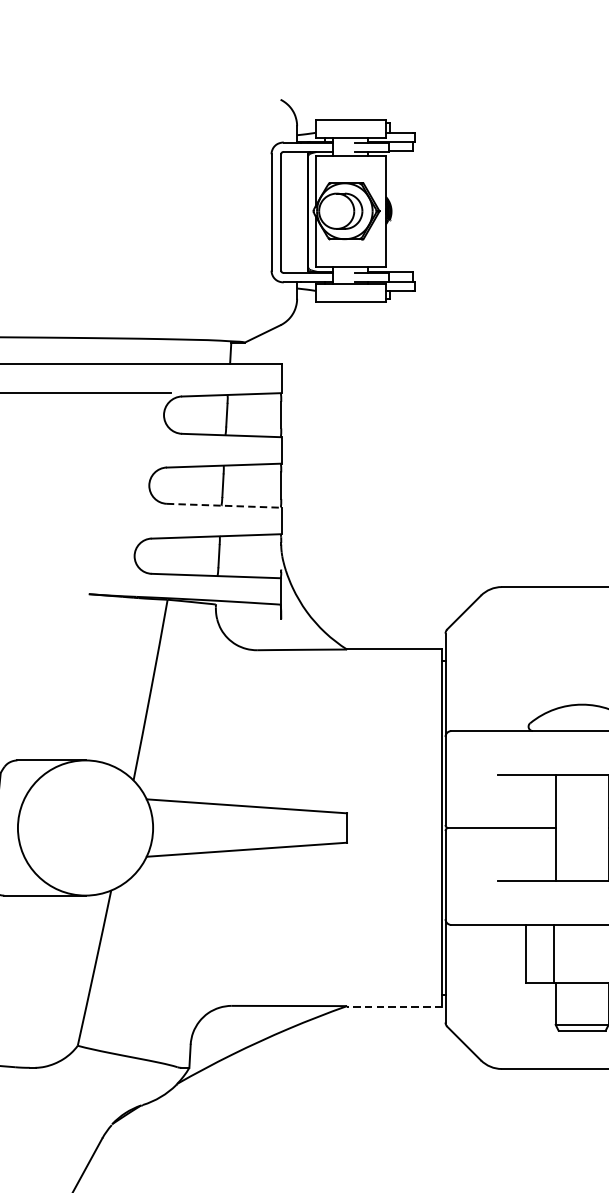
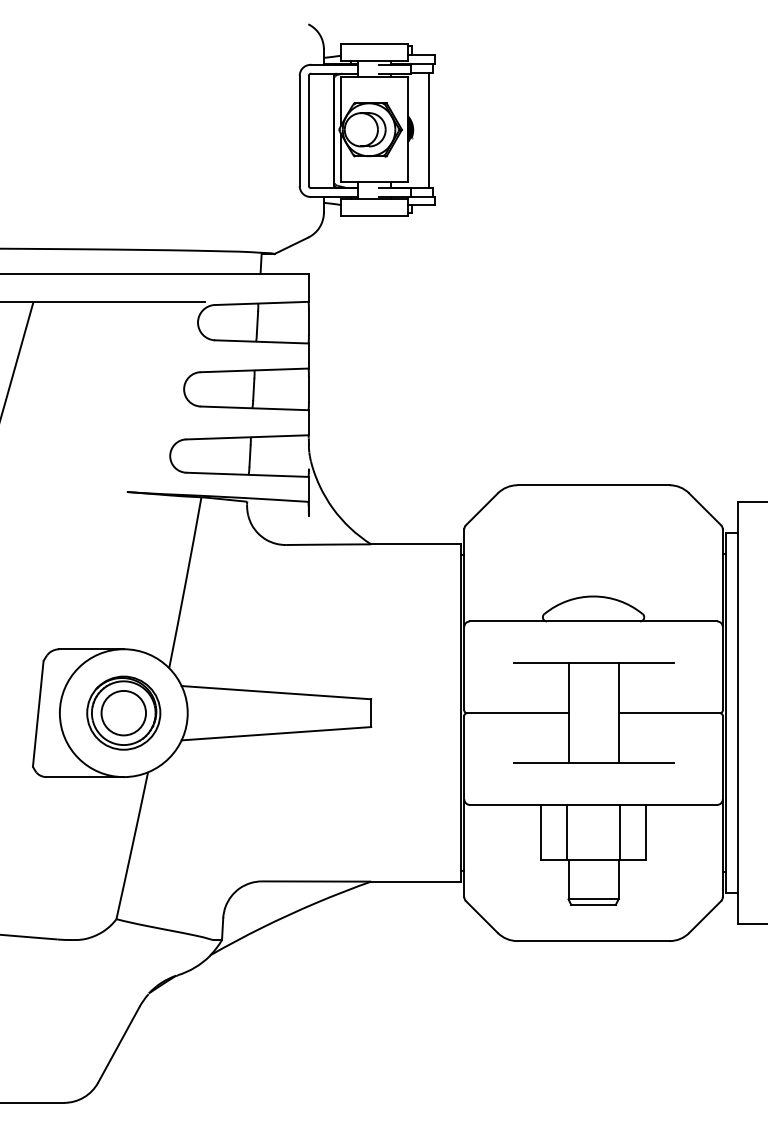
line: (407, 212) -> (428, 130), added
line: (223, 505) -> (254, 408), dashed -> solid
part: (85, 827) -> (123, 712), added
line: (394, 1007) -> (416, 882), dashed -> solid

